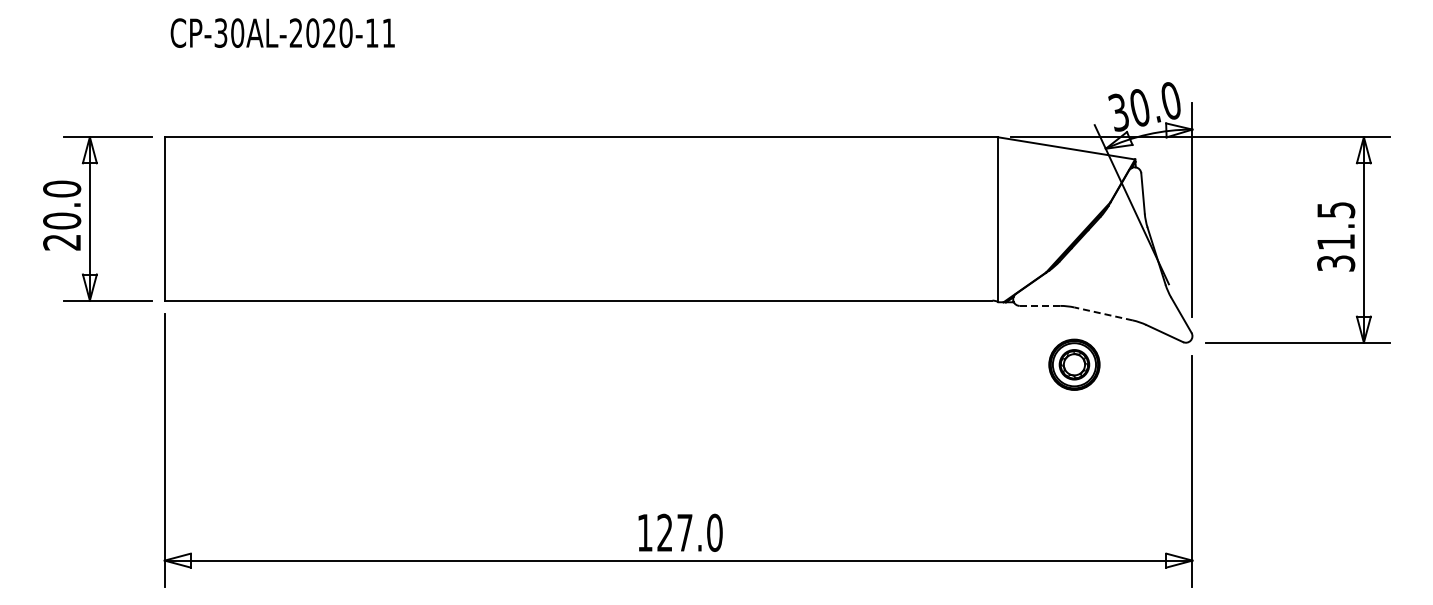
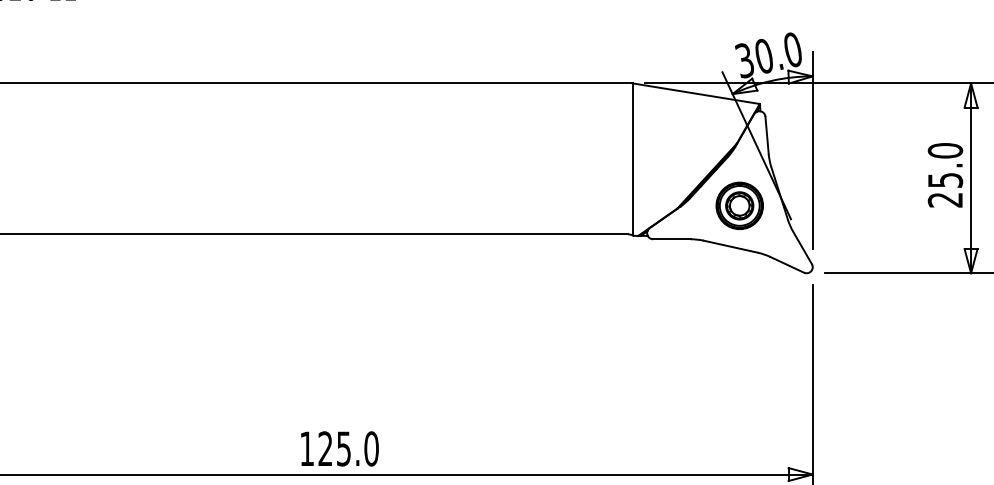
text: (1336, 236) -> (945, 175), 31.5 -> 25.0
line: (1039, 305) -> (671, 238), dashed -> solid
line: (1103, 313) -> (730, 246), dashed -> solid
part: (1074, 364) -> (739, 205), moved
text: (684, 532) -> (343, 448), 127.0 -> 125.0

